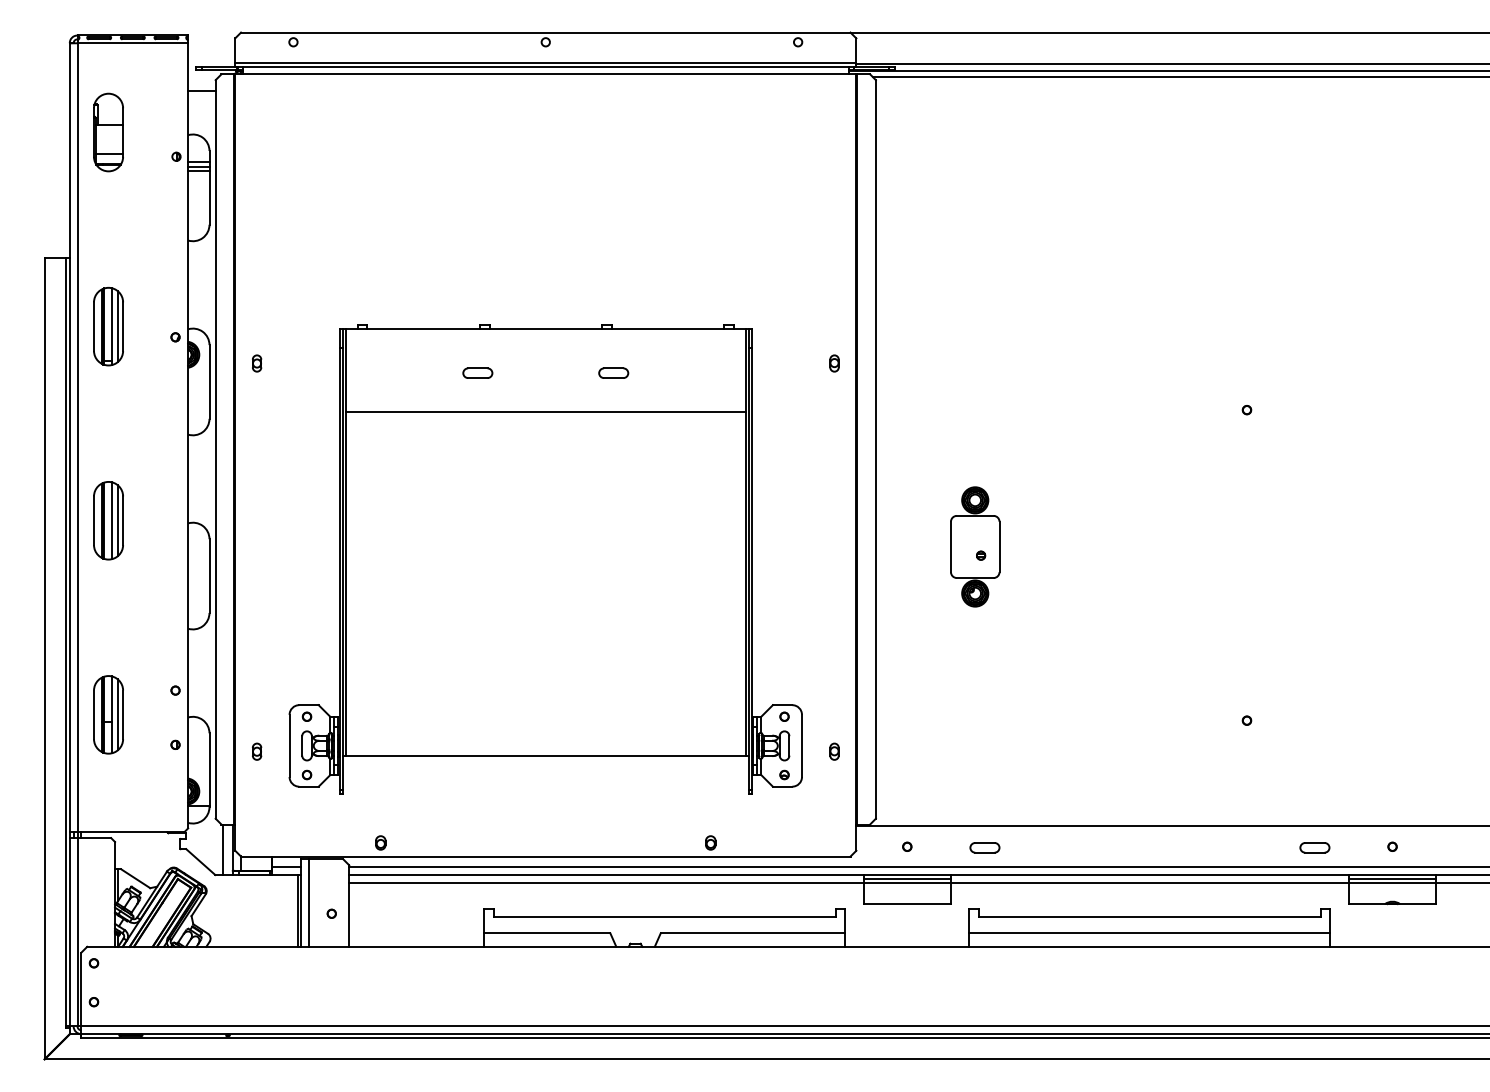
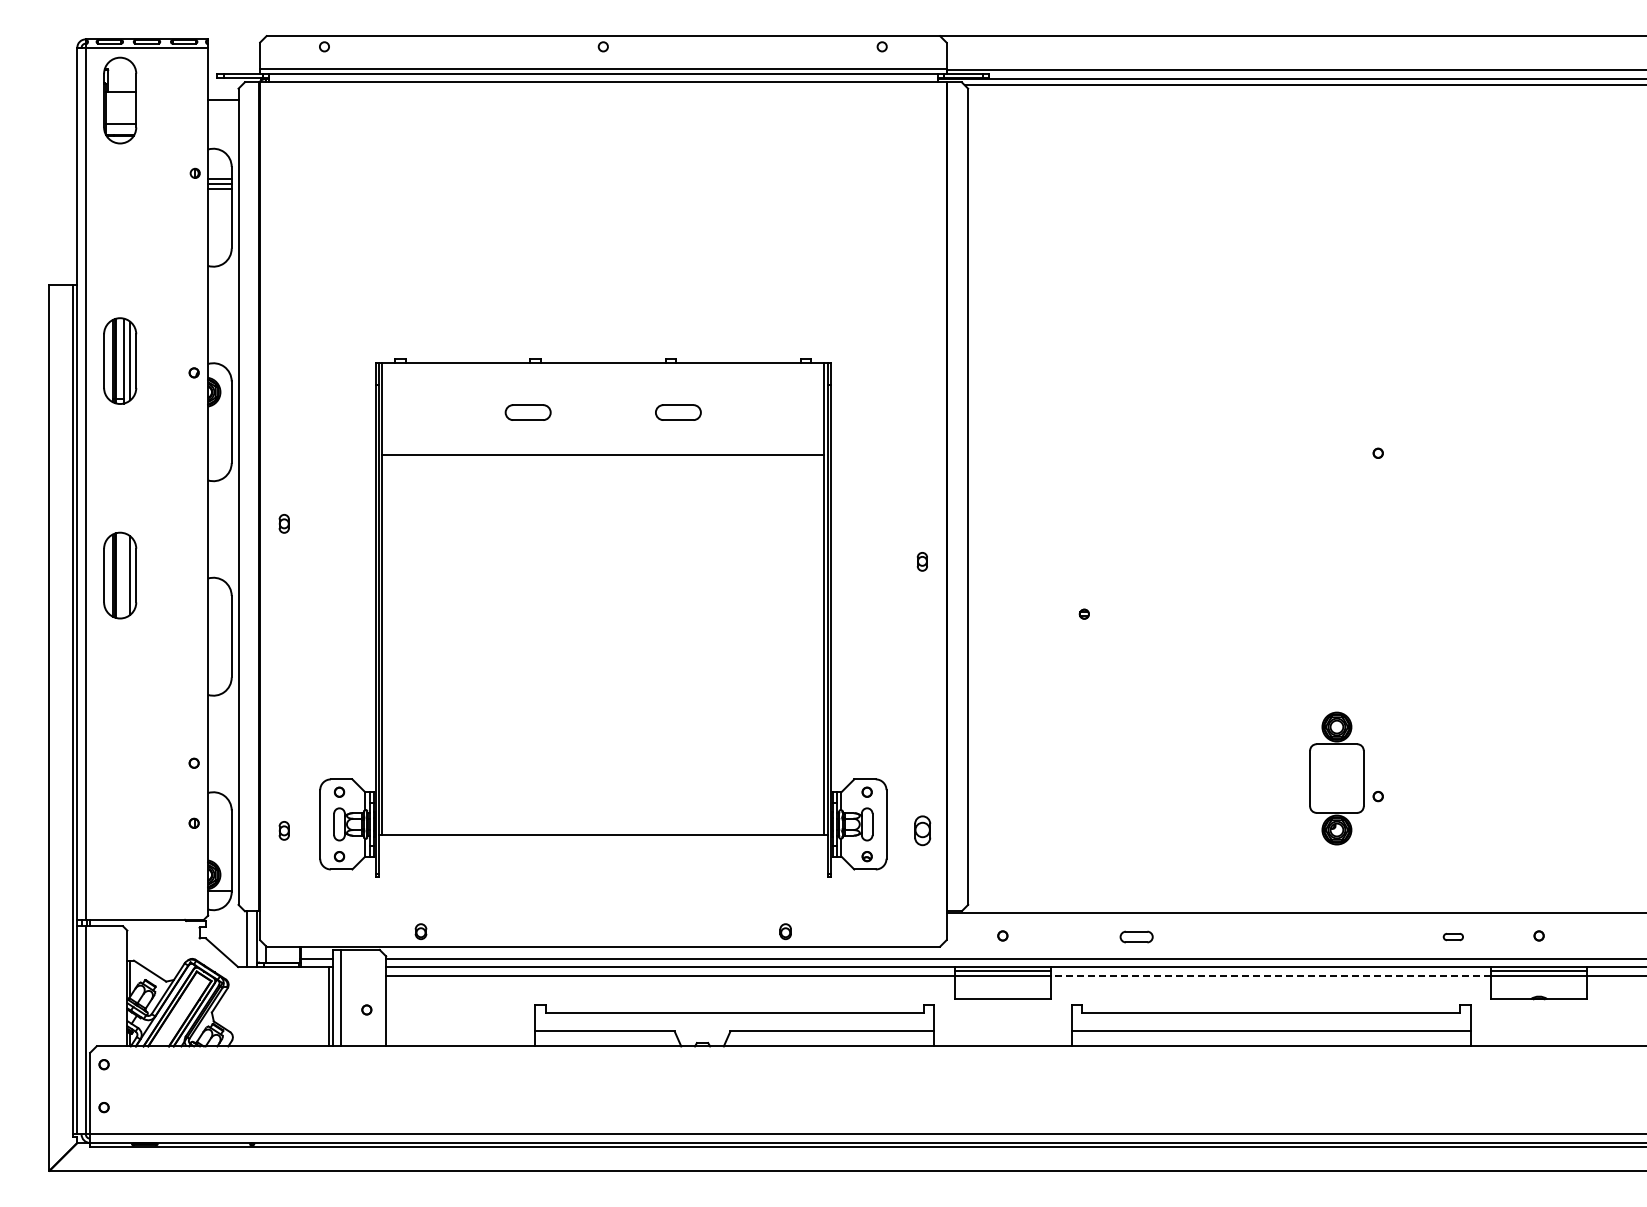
part: (108, 132) -> (120, 100), moved
part: (256, 363) -> (283, 523), moved
part: (833, 363) -> (921, 561), moved
part: (478, 373) -> (528, 412), size x1.4
part: (613, 373) -> (678, 412), size x1.4
line: (112, 520) -> (124, 575), removed
part: (974, 546) -> (1336, 778), moved
part: (108, 714) -> (120, 789), removed
part: (833, 751) -> (921, 830), size x1.6
part: (984, 847) -> (1136, 936), moved
part: (1315, 847) -> (1453, 936), size x0.6
line: (1150, 882) -> (1271, 975), solid -> dashed

